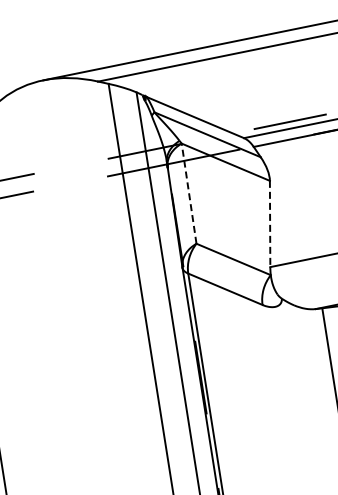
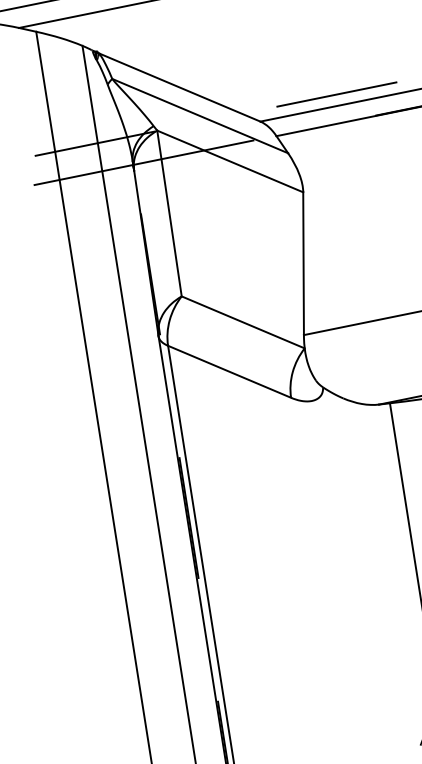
line: (189, 193) -> (170, 213), dashed -> solid
line: (270, 224) -> (304, 264), dashed -> solid

